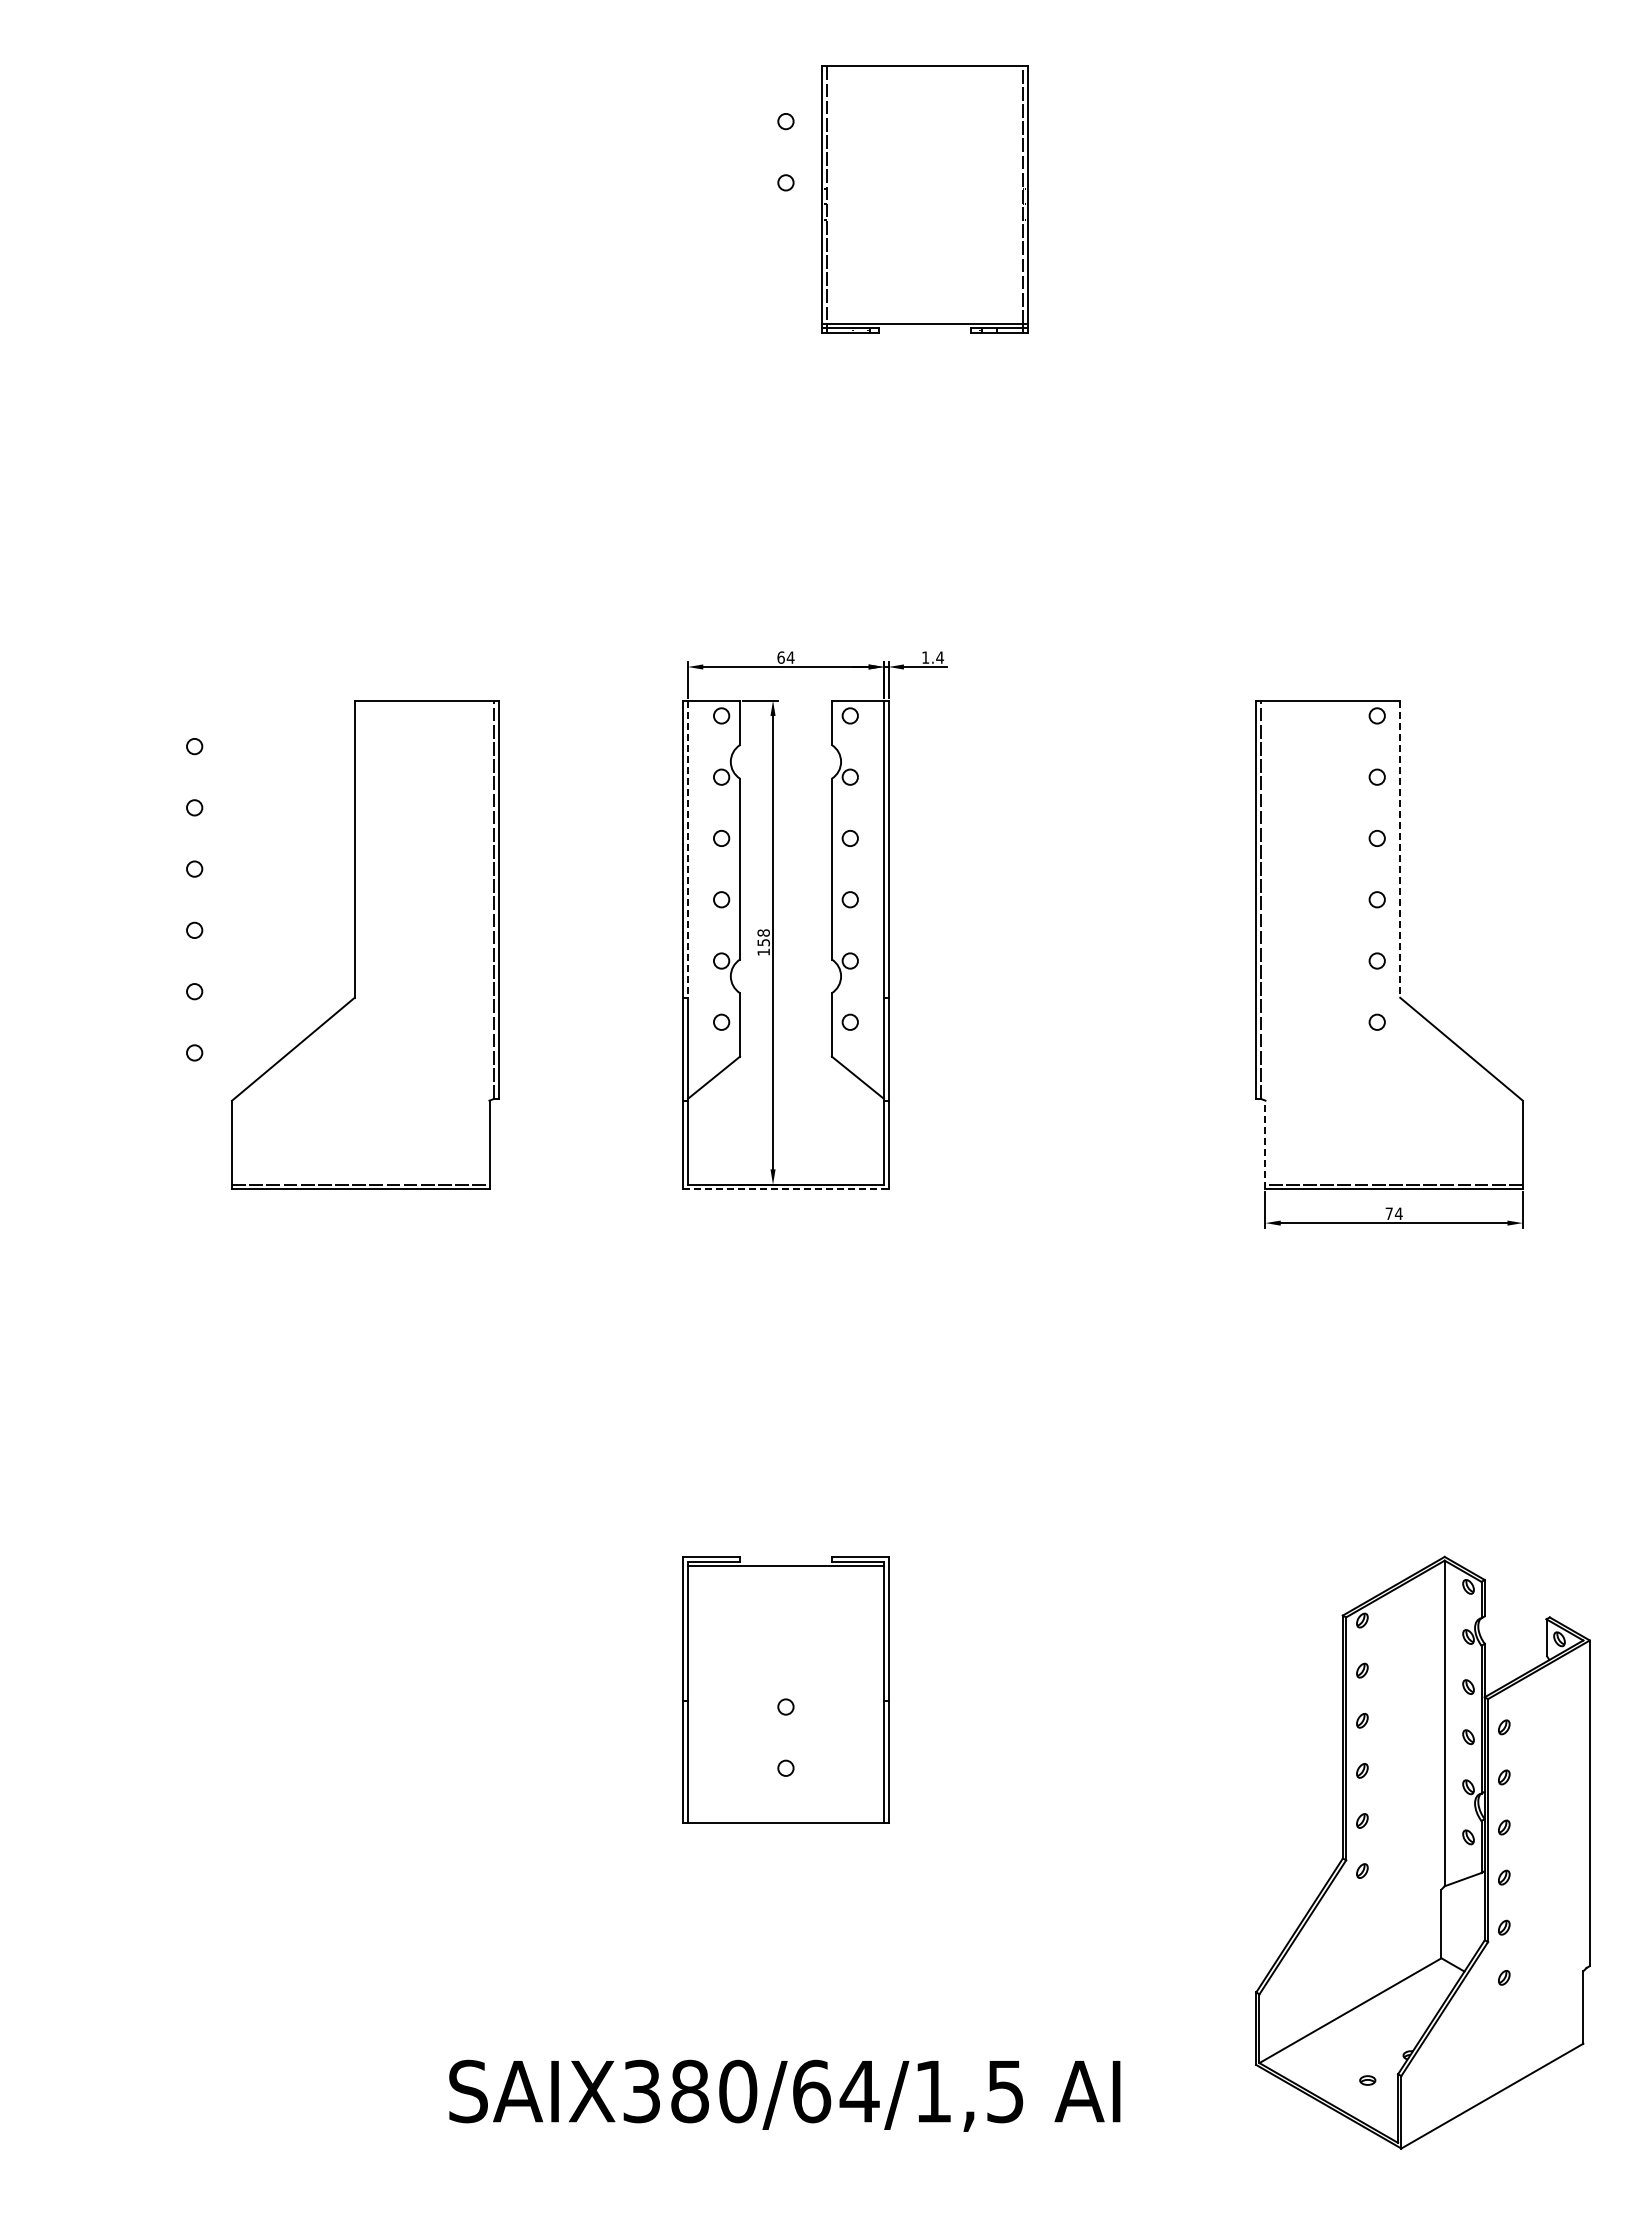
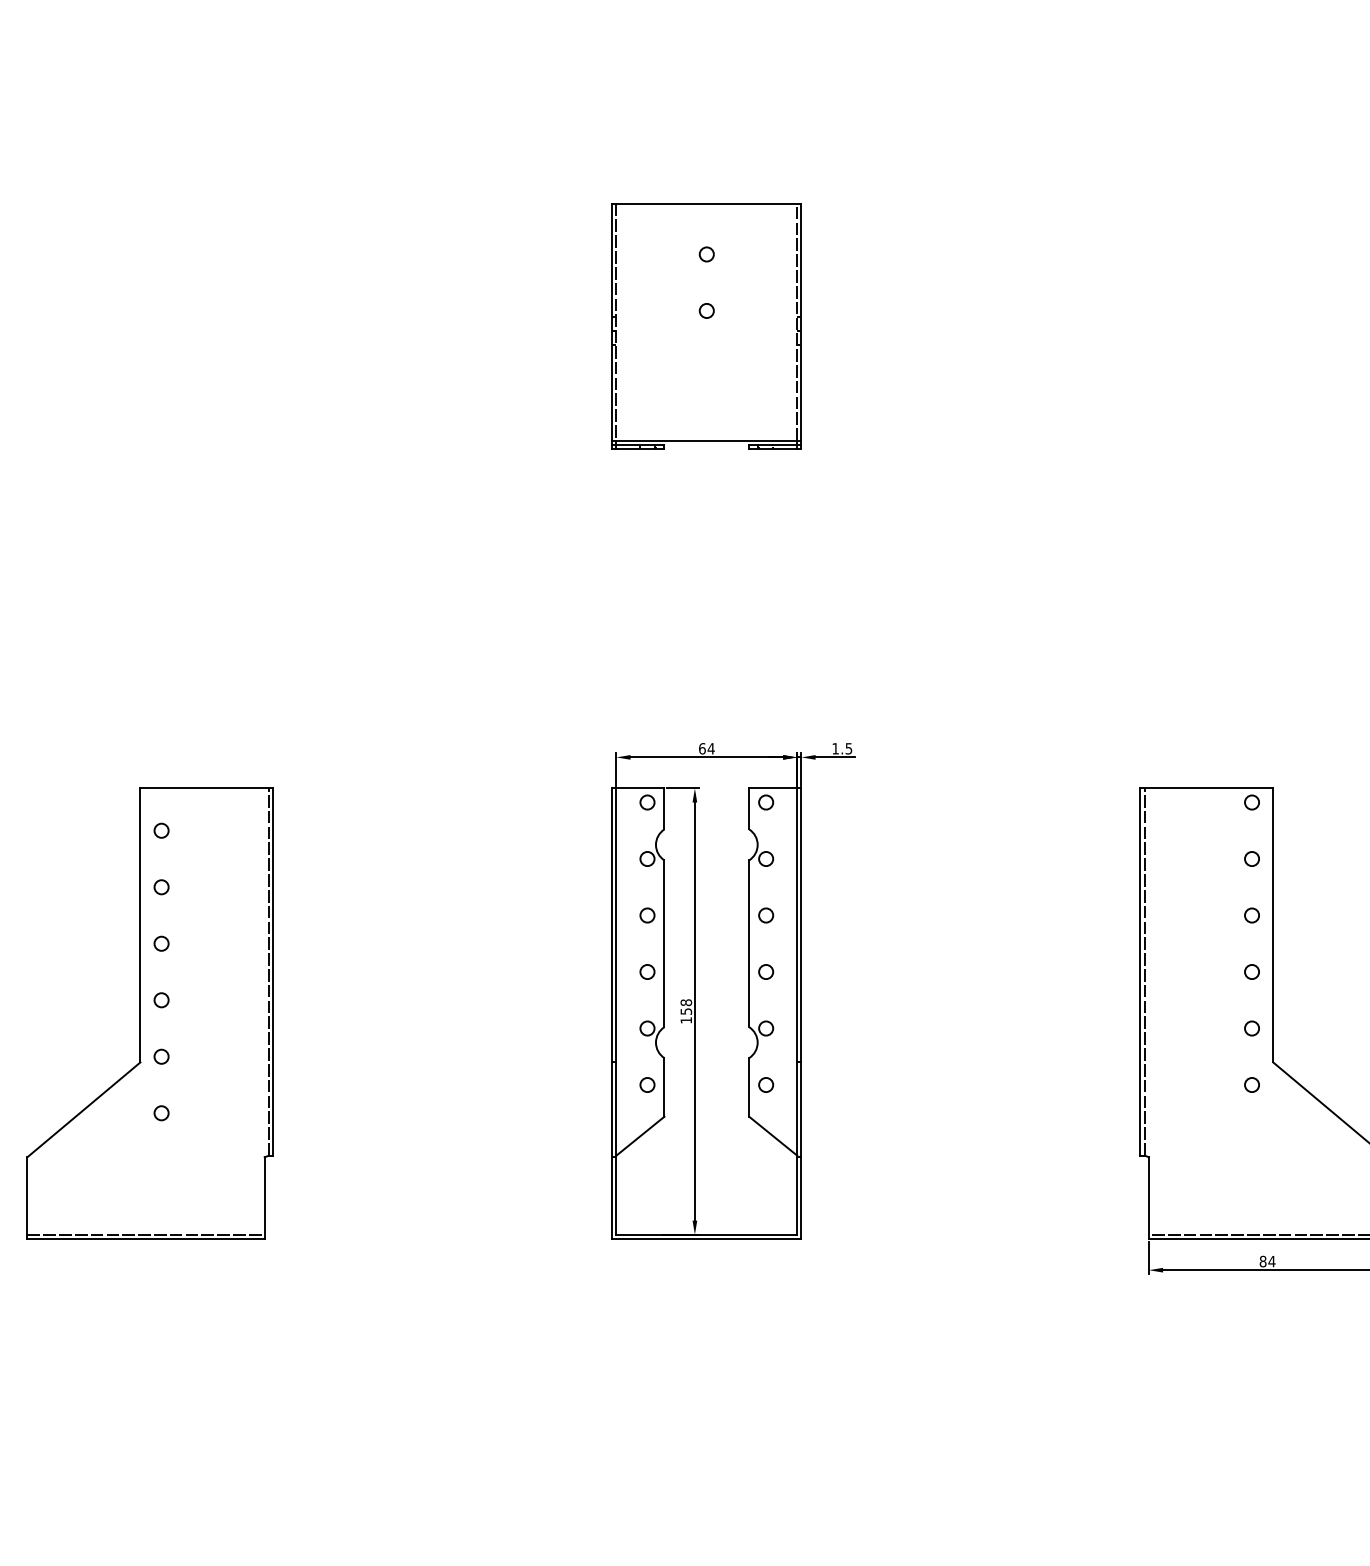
part: (924, 199) -> (706, 326), moved
text: (940, 657) -> (849, 748), 1.4 -> 1.5
line: (687, 849) -> (616, 925), dashed -> solid
line: (1400, 849) -> (1273, 925), dashed -> solid
part: (365, 944) -> (150, 1013), moved
line: (1265, 1144) -> (1149, 1197), dashed -> solid
line: (785, 1189) -> (706, 1239), dashed -> solid
text: (1388, 1213) -> (1262, 1261), 74 -> 84

